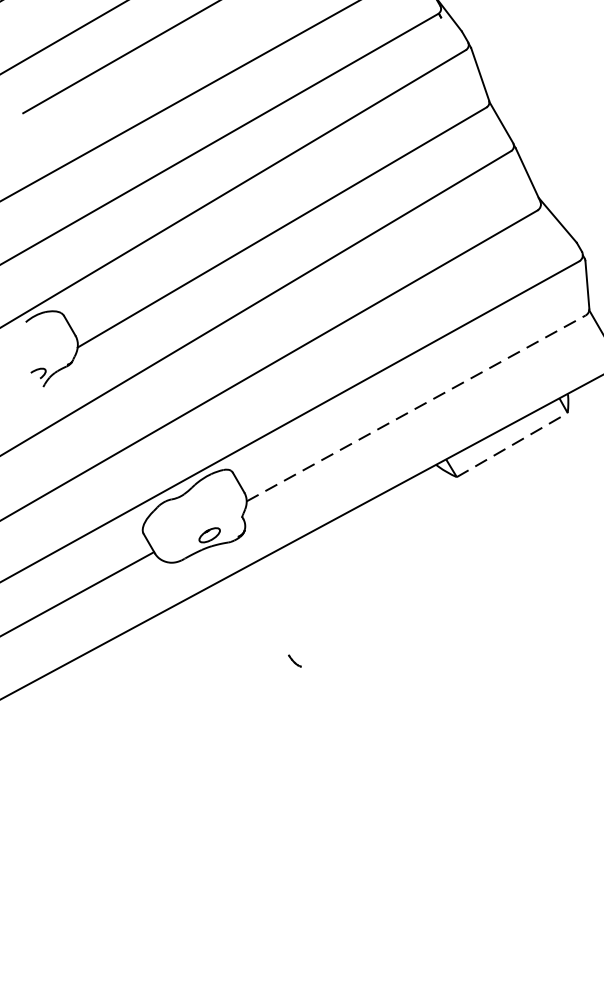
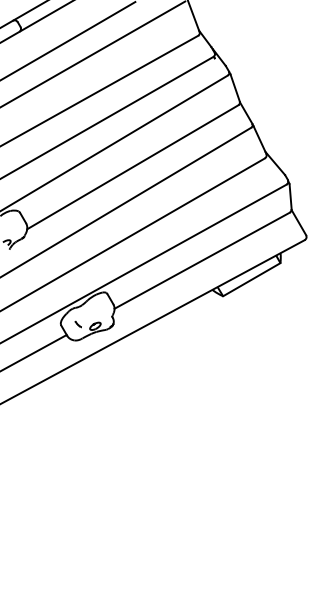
line: (416, 407) -> (202, 260), dashed -> solid
line: (513, 444) -> (252, 279), dashed -> solid
part: (293, 661) -> (77, 324), moved

